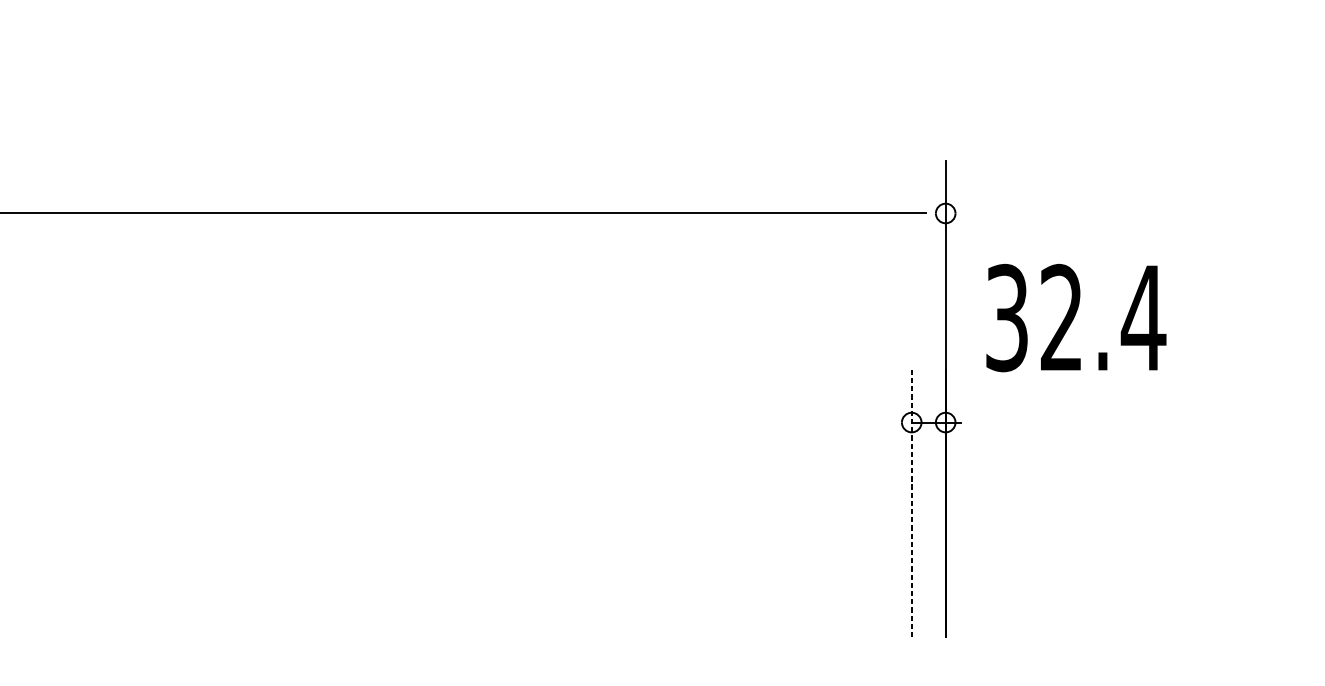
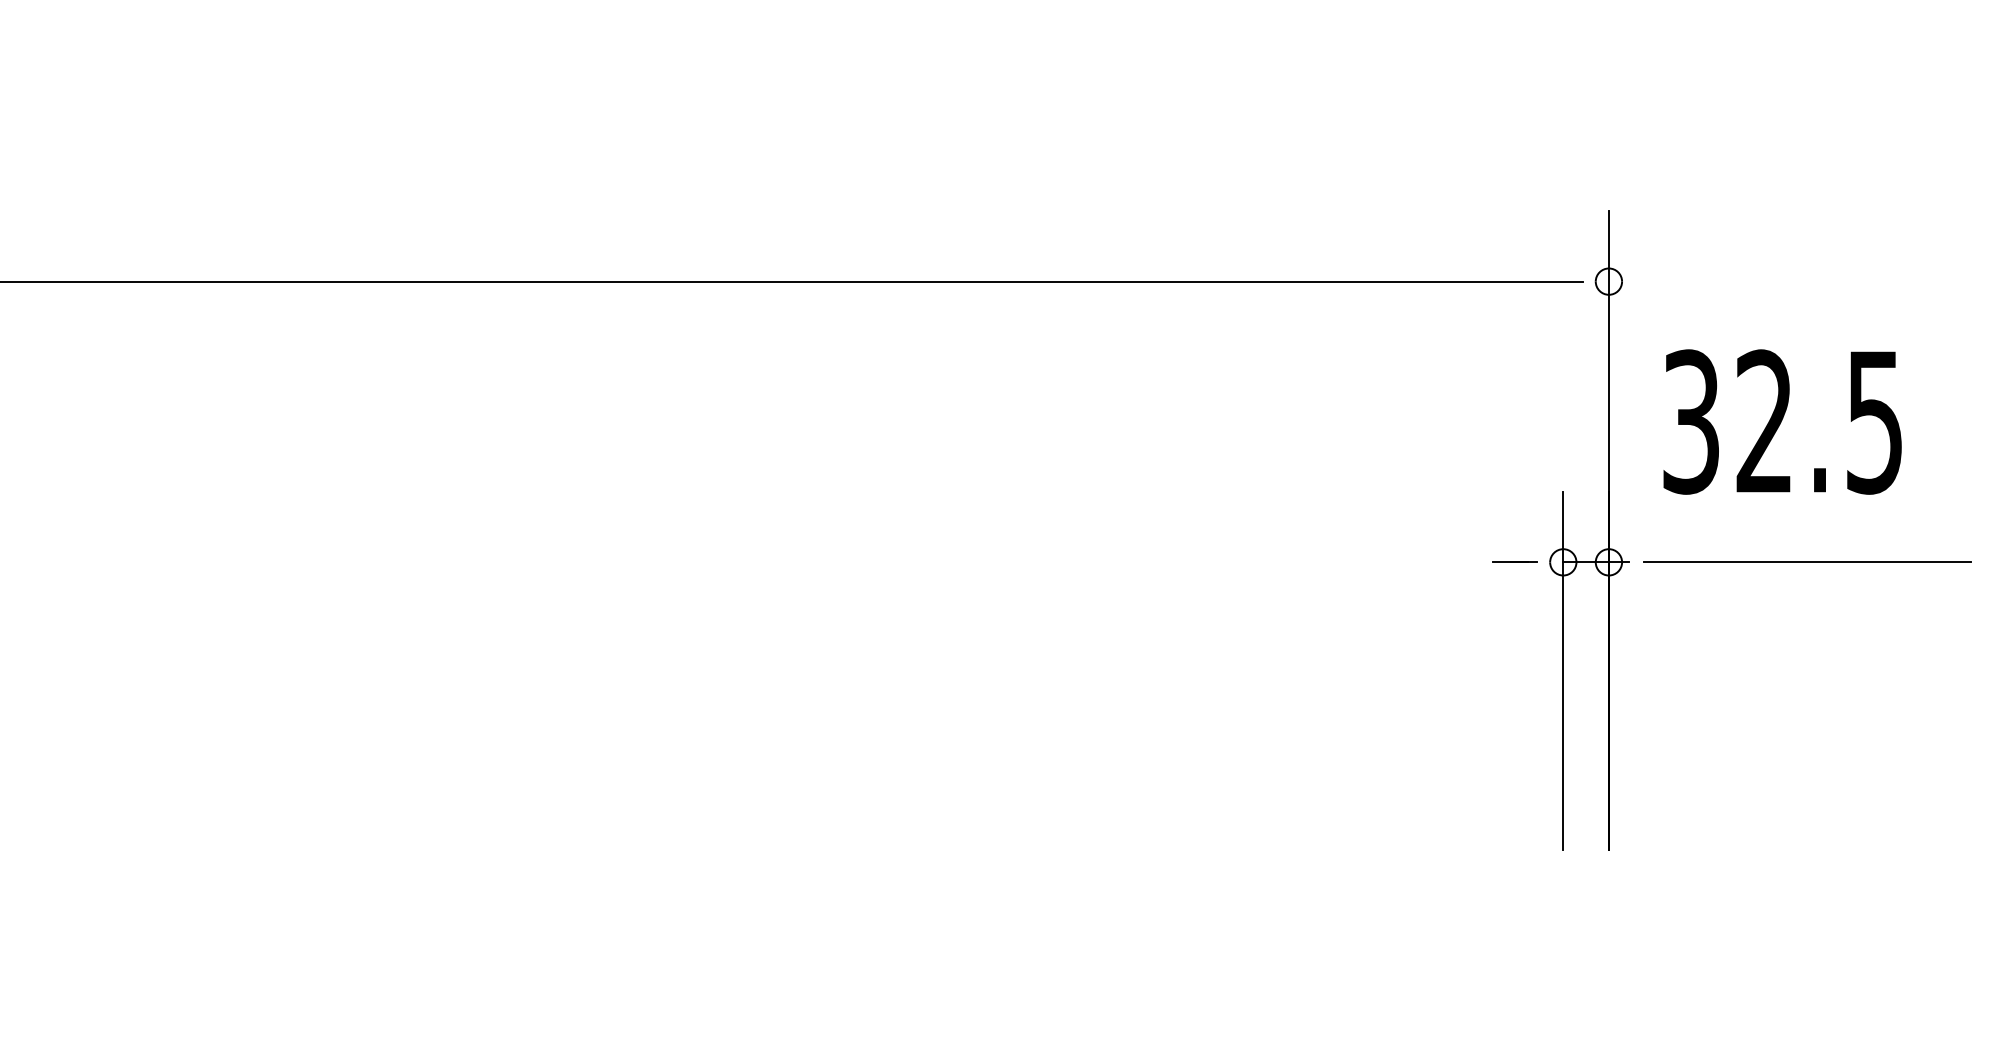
text: (1143, 318) -> (1874, 422), 32.4 -> 32.5
line: (875, 421) -> (1514, 561), added
line: (1093, 422) -> (1807, 562), added
line: (911, 503) -> (1563, 670), dashed -> solid

